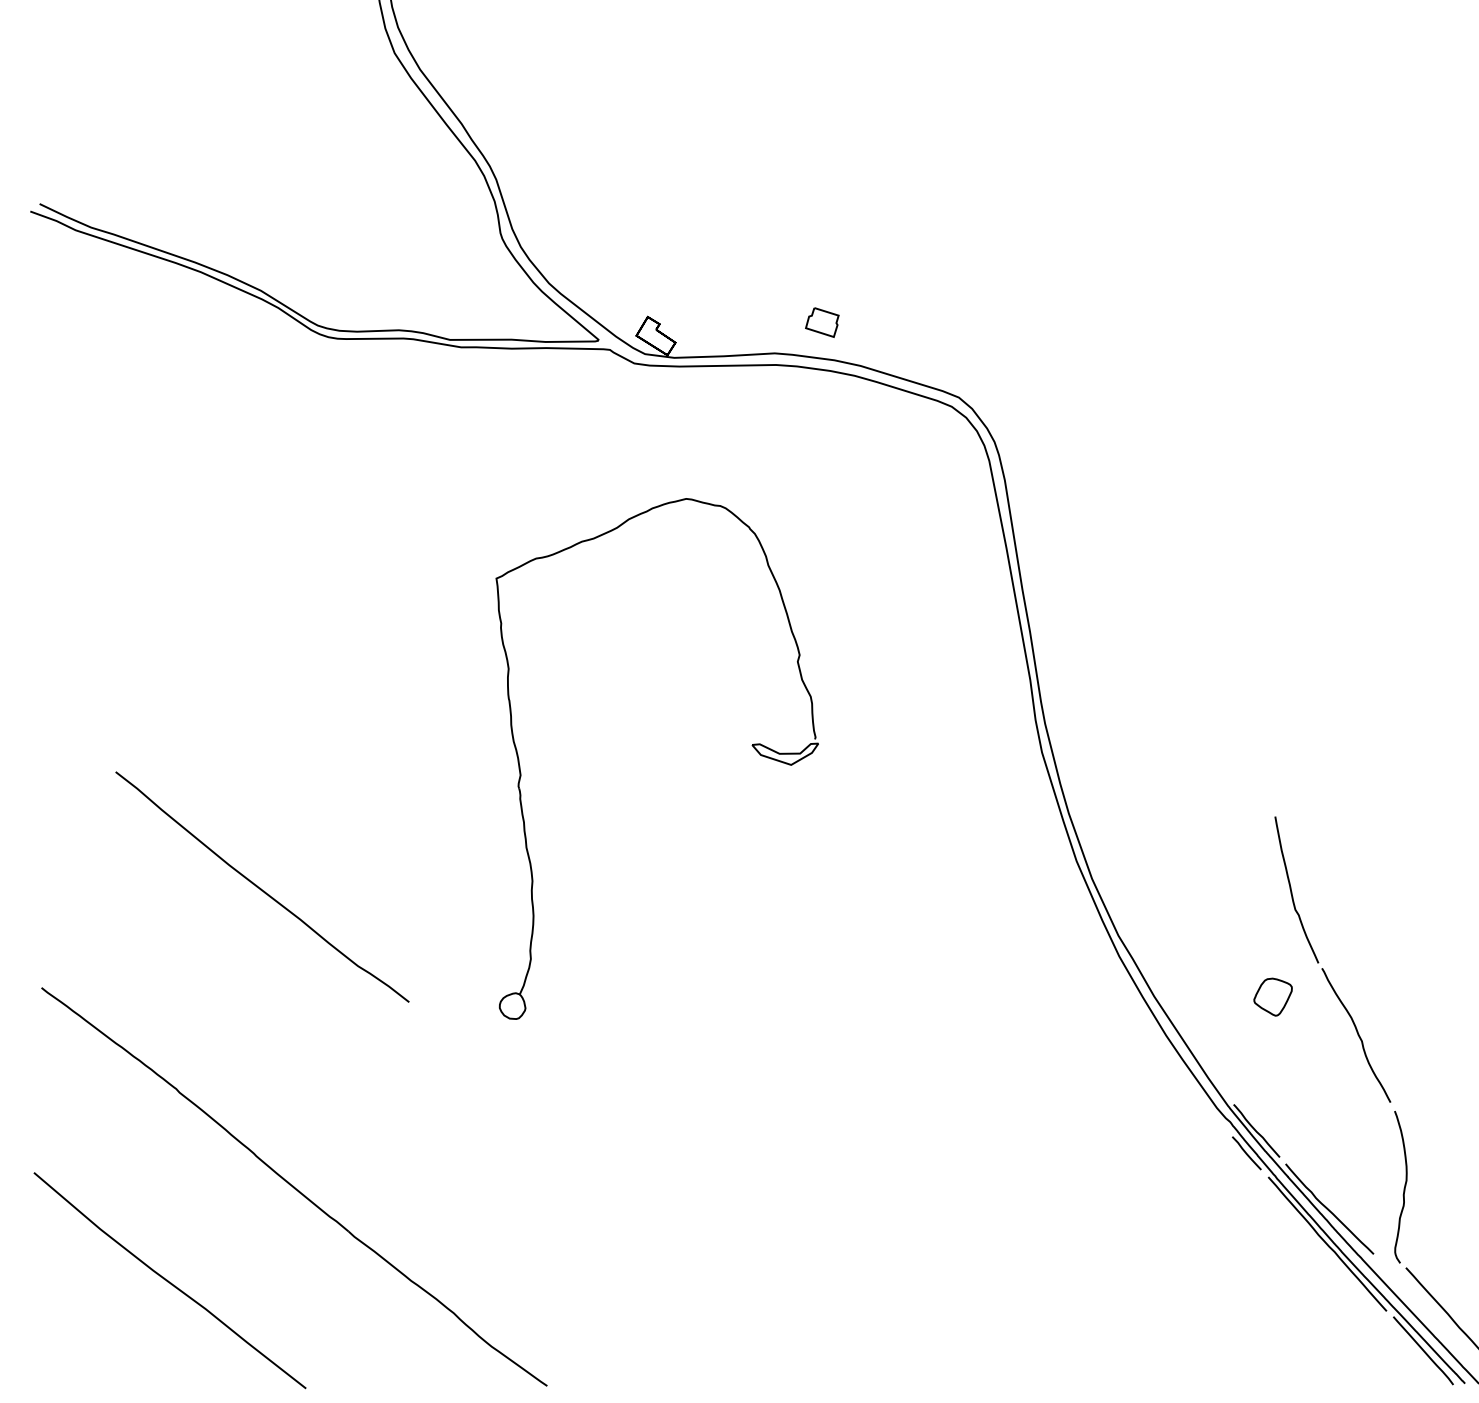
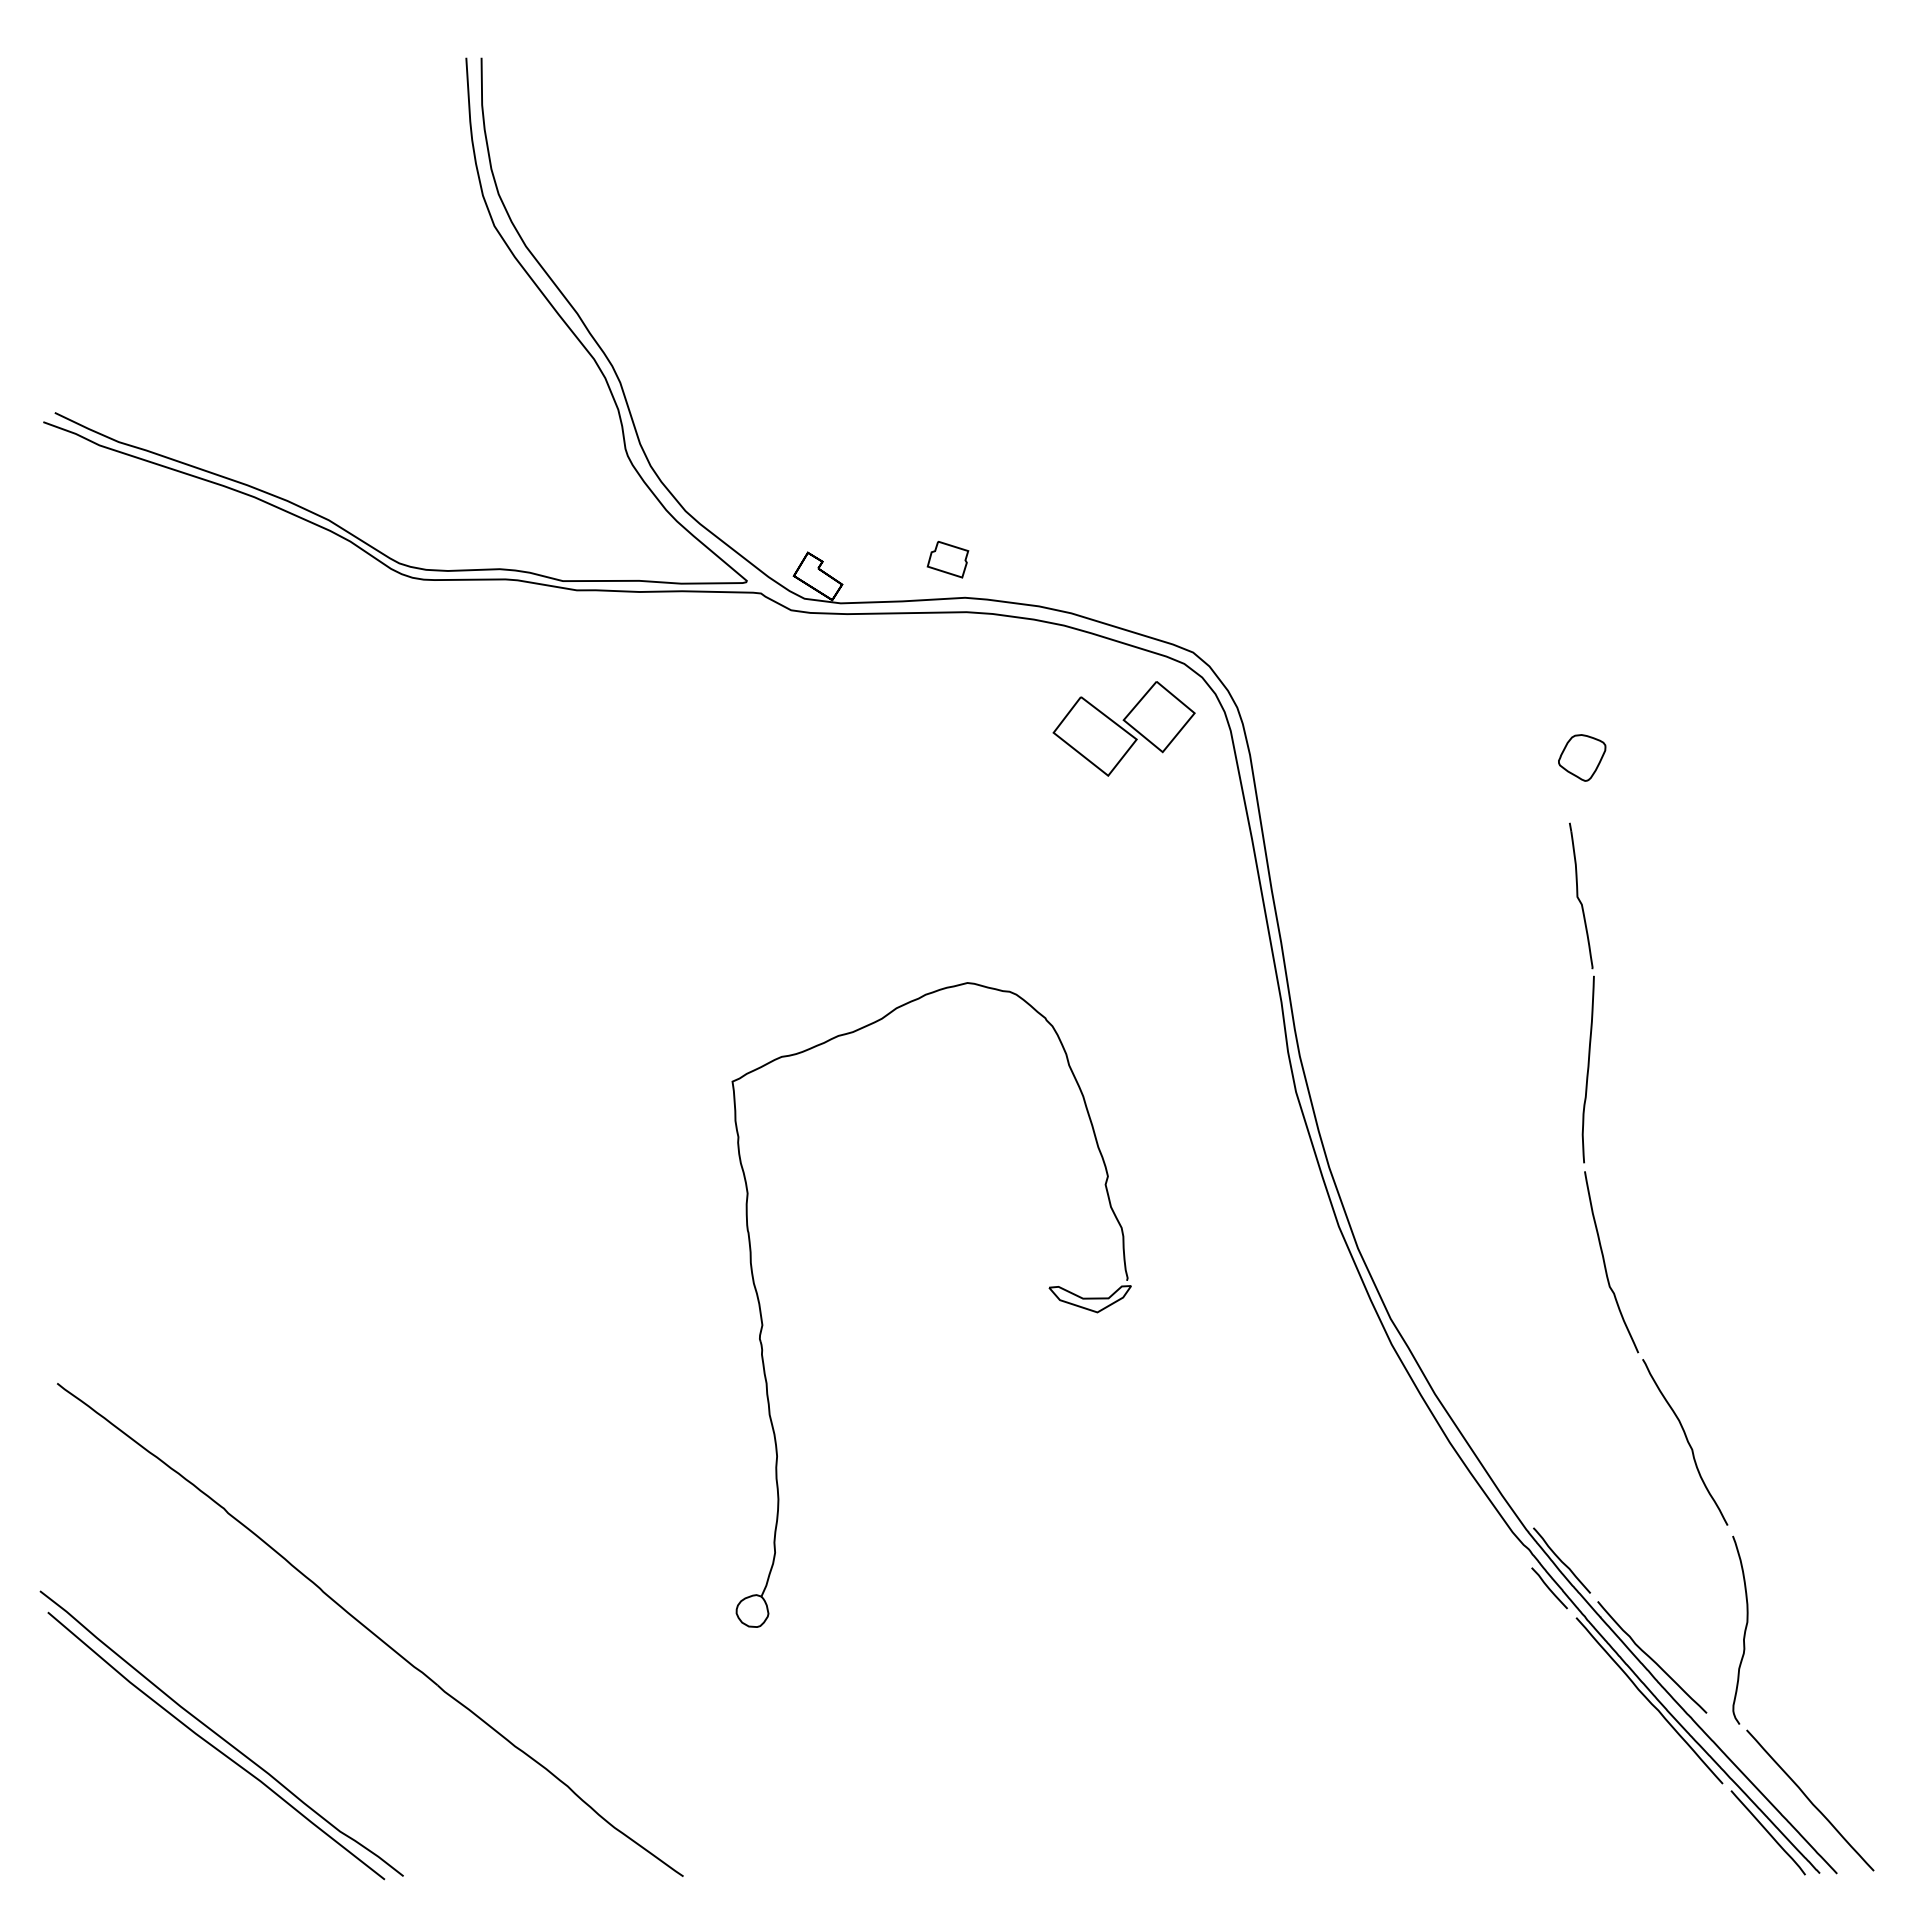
part: (821, 322) -> (947, 559), moved
part: (902, 458) -> (1123, 728), added
part: (1281, 672) -> (1592, 992), added
part: (751, 745) -> (1048, 1288), moved
curve: (261, 888) -> (220, 1735), moved
part: (1273, 996) -> (1582, 757), moved

